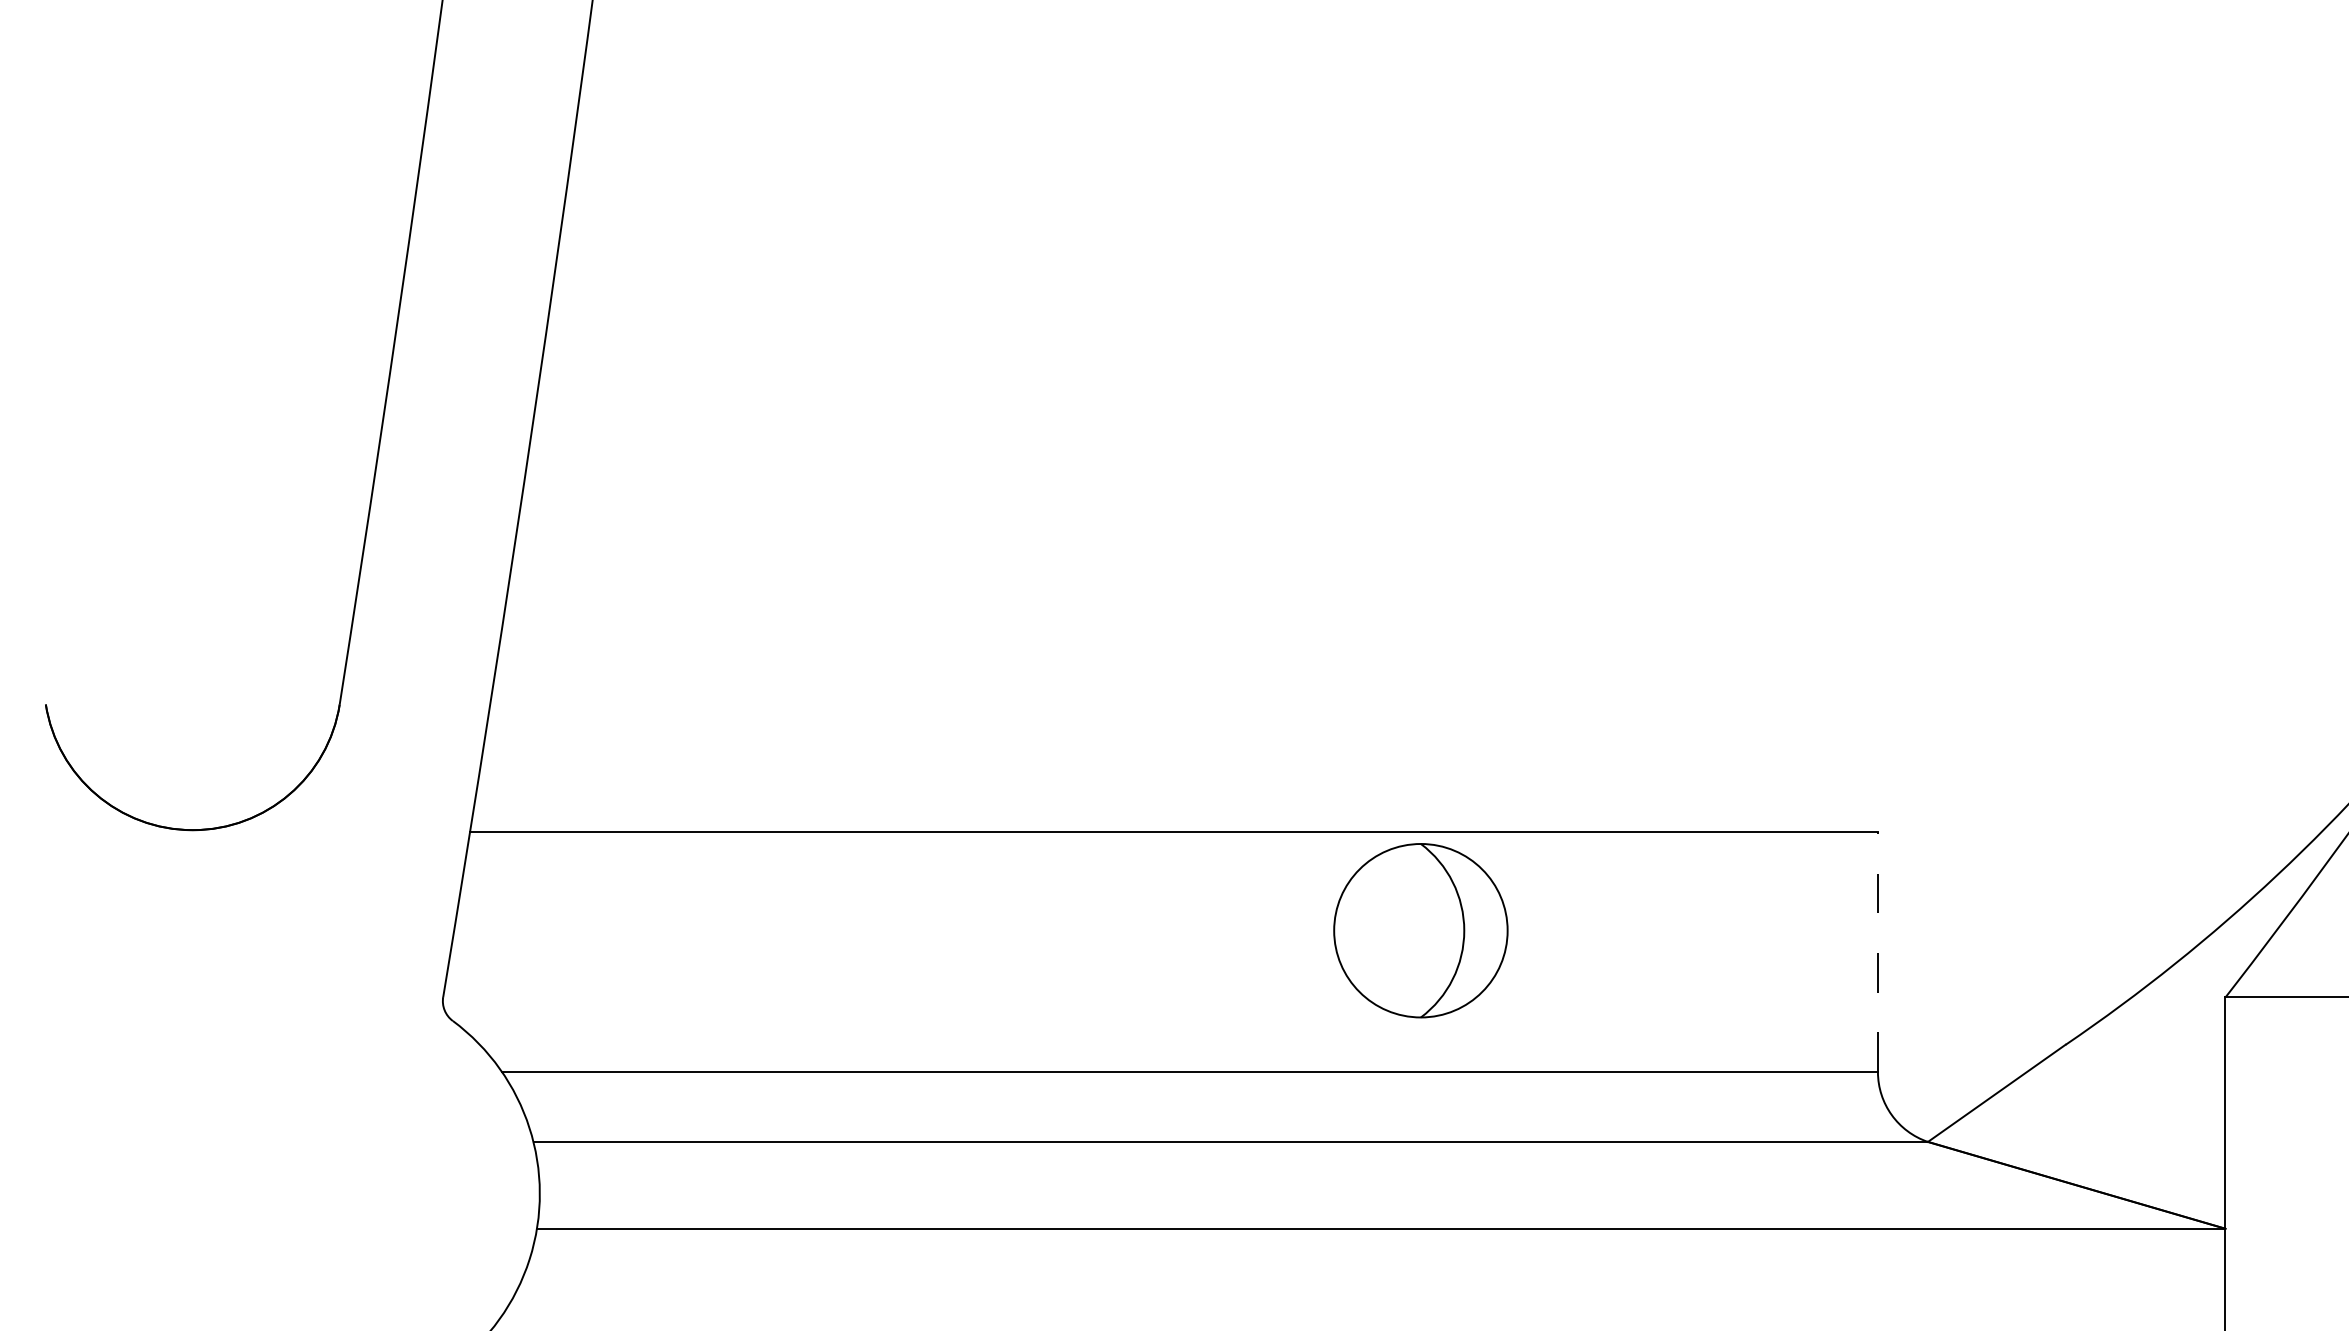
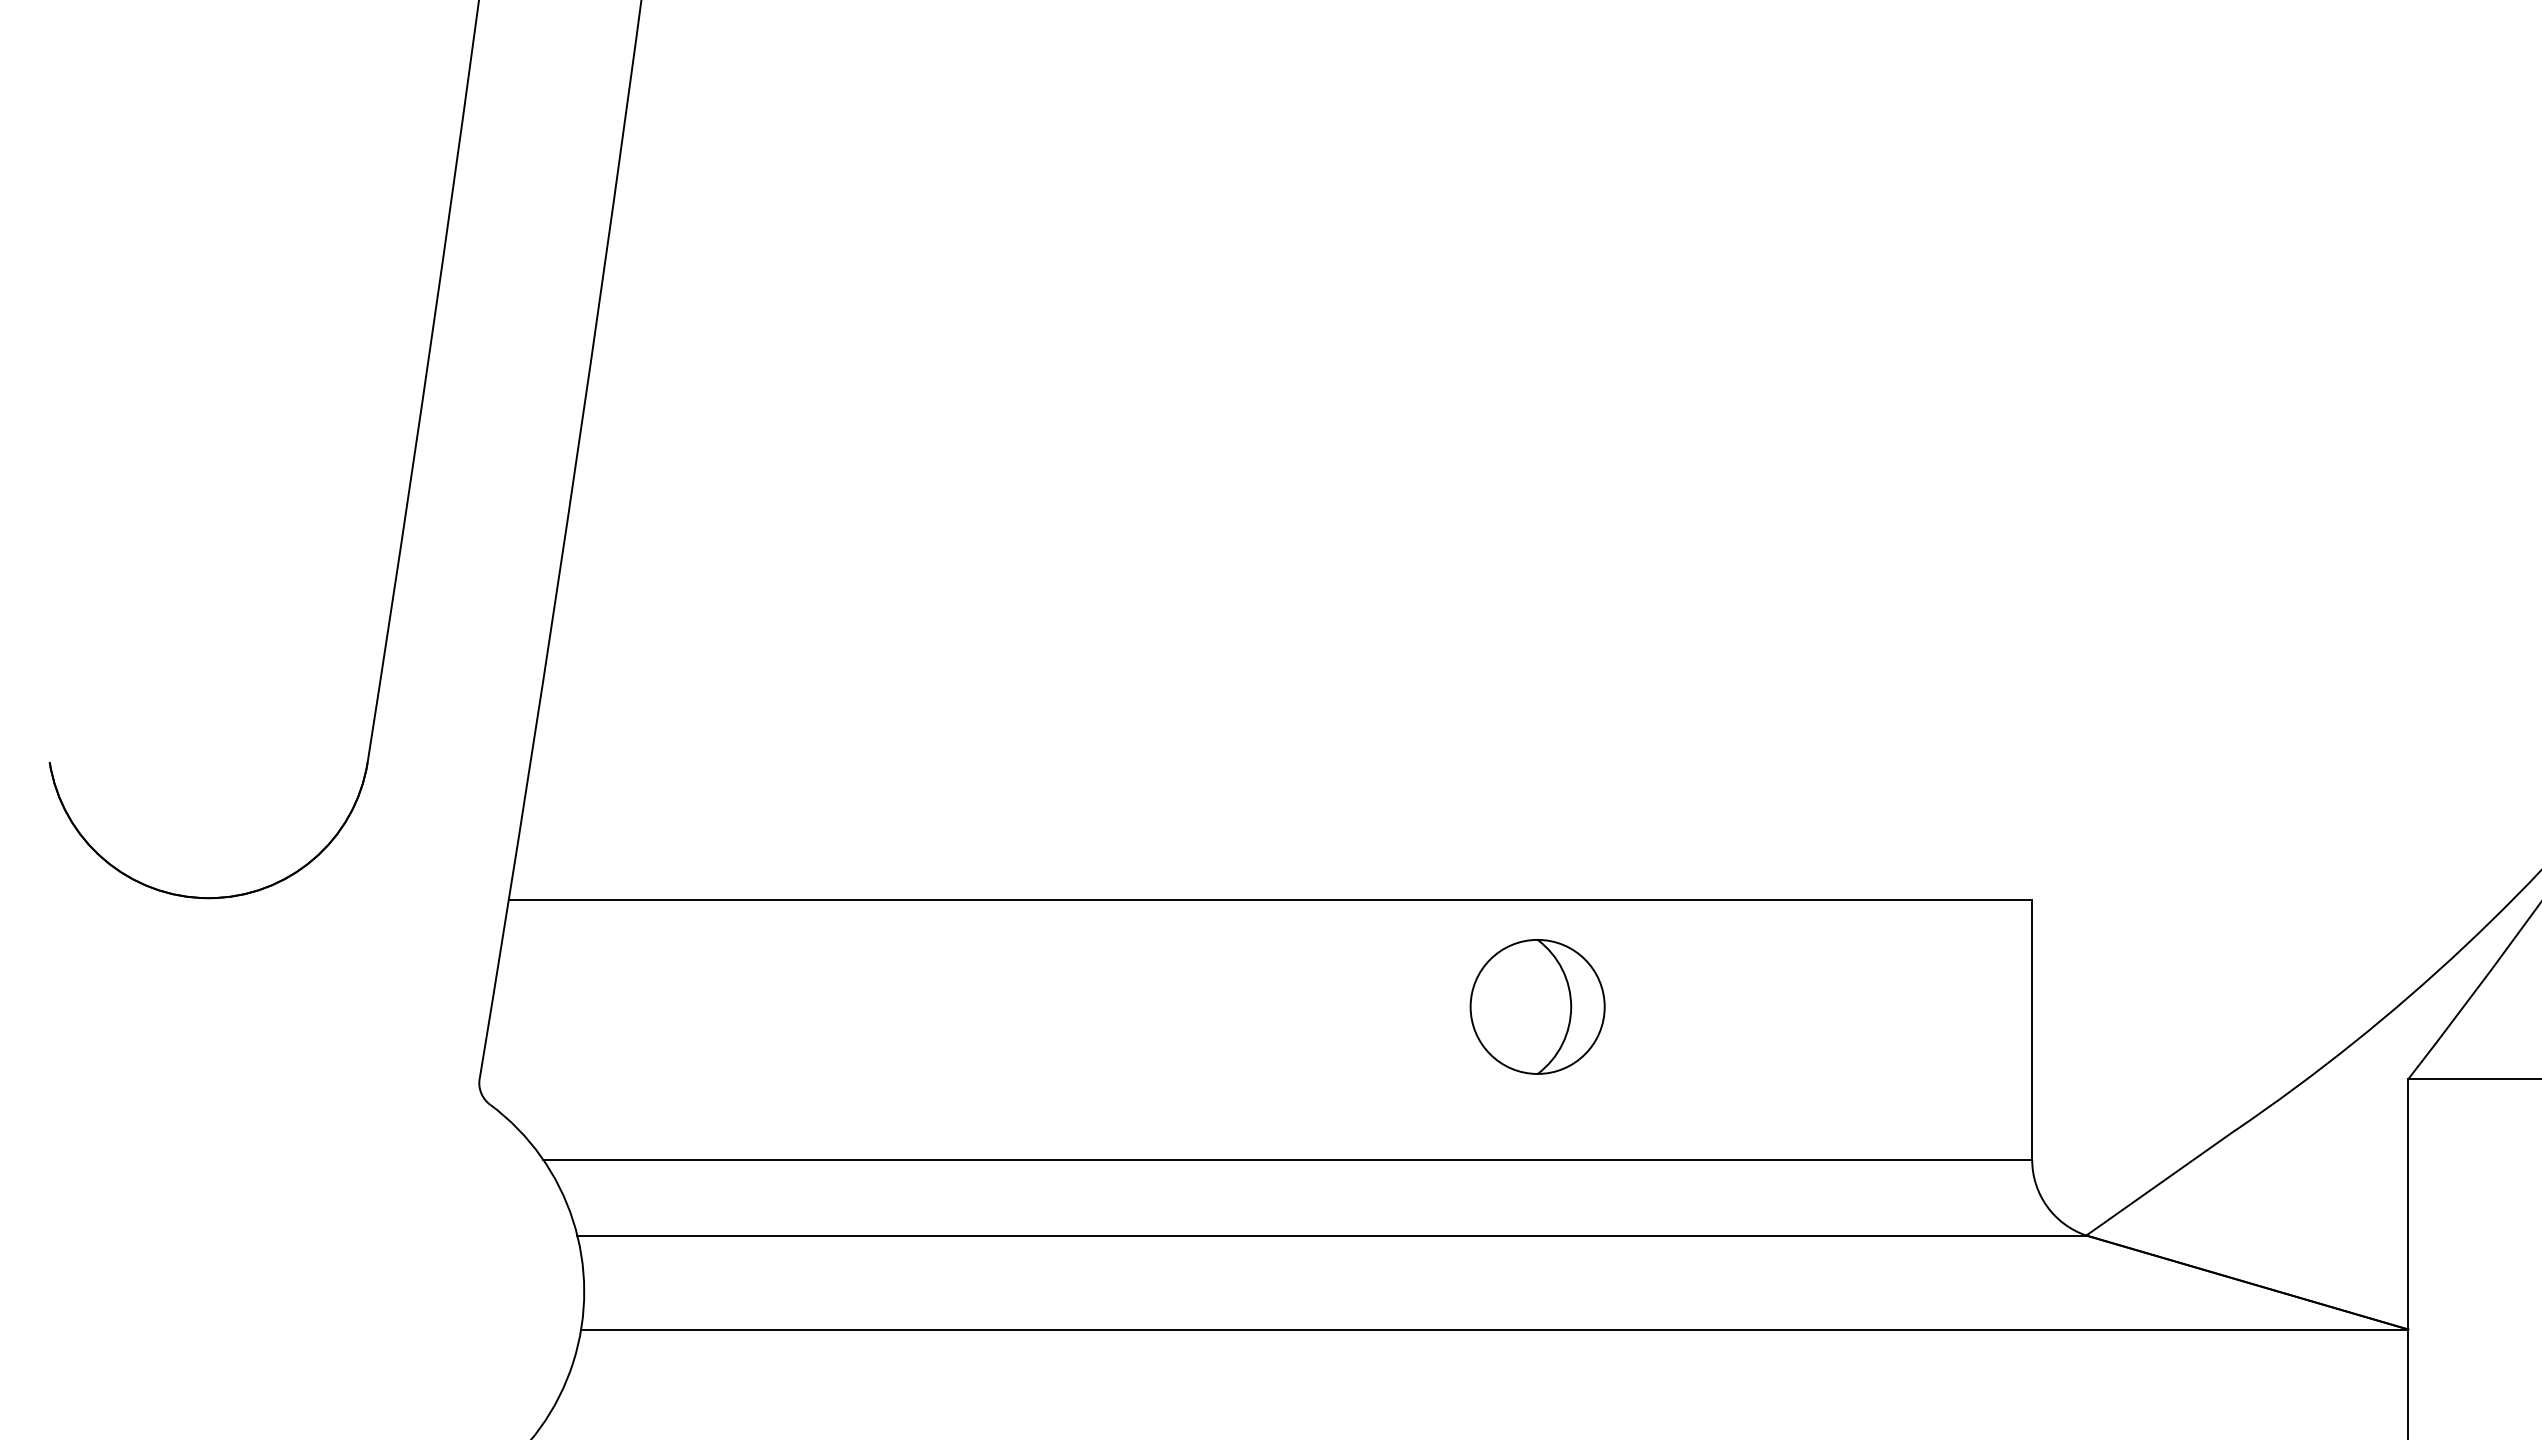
part: (1420, 930) -> (1537, 1006), size x0.71
line: (1877, 952) -> (2031, 1030), dashed -> solid

